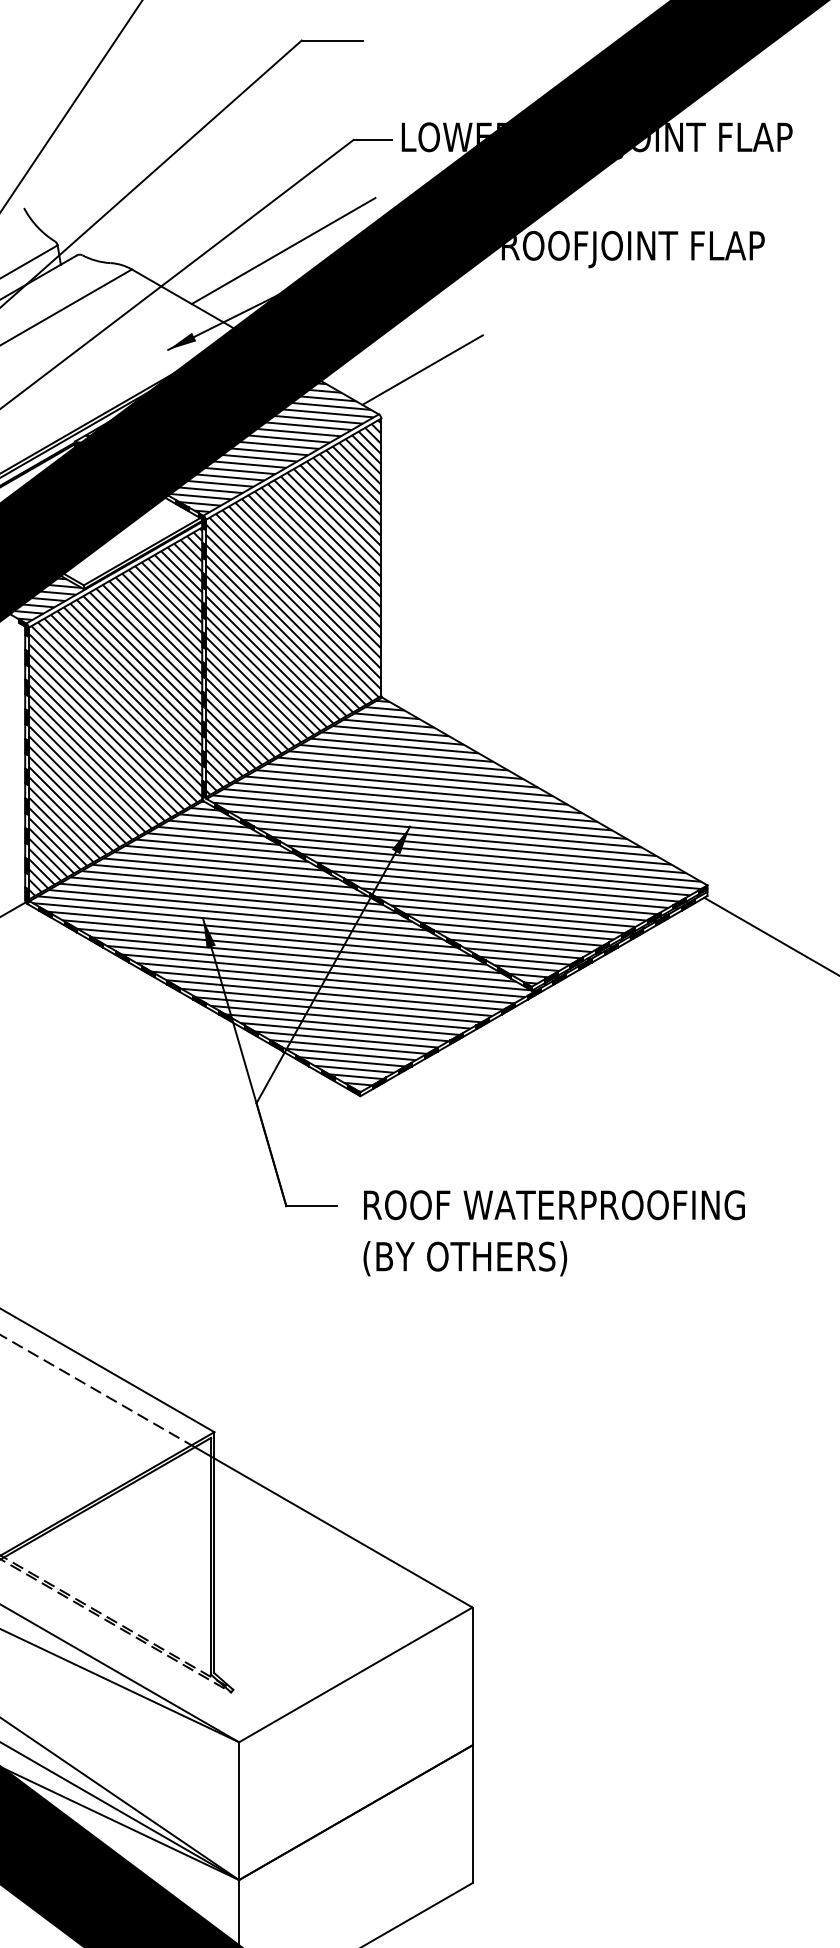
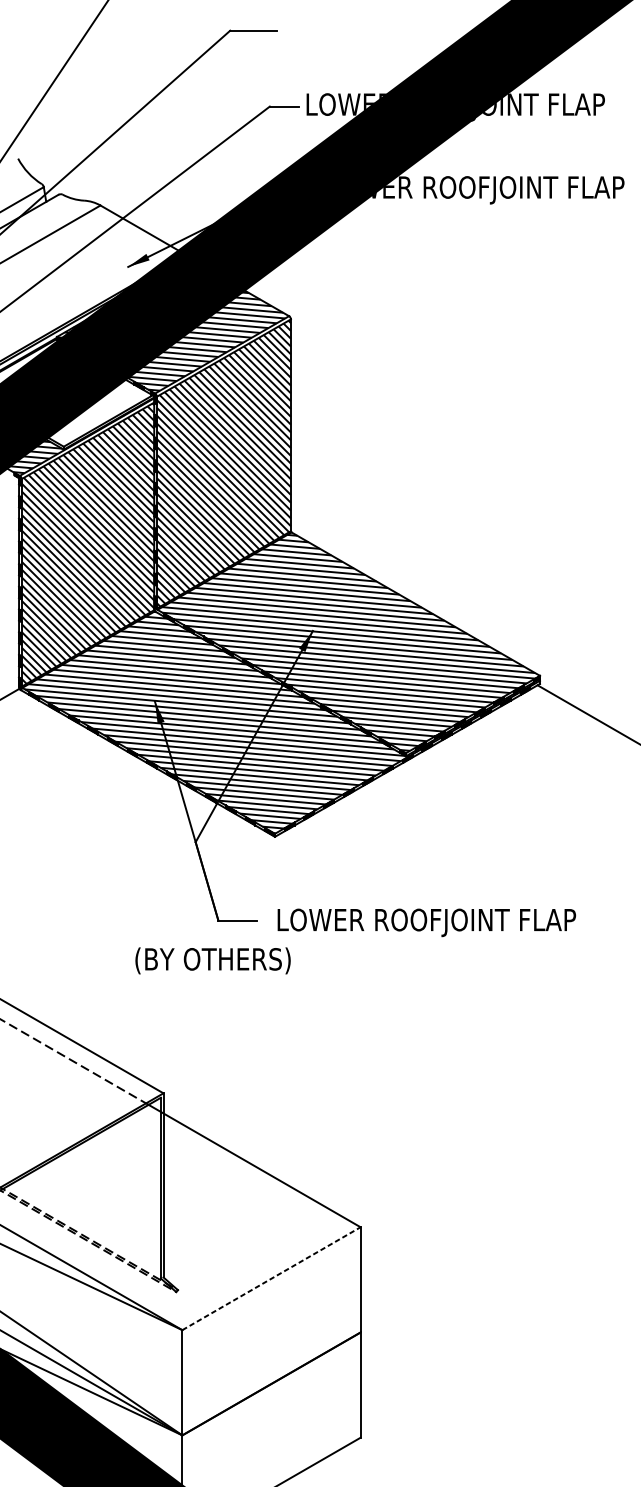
text: (652, 249) -> (498, 190), TOP ROOFJOINT FLAP -> LOWER ROOFJOINT FLAP
line: (283, 251) -> (216, 191), removed
line: (422, 369) -> (322, 281), removed
text: (560, 1208) -> (427, 922), ROOF WATERPROOFING -> LOWER ROOFJOINT FLAP
text: (465, 1258) -> (213, 960), moved
line: (355, 1674) -> (271, 1278), solid -> dashed

